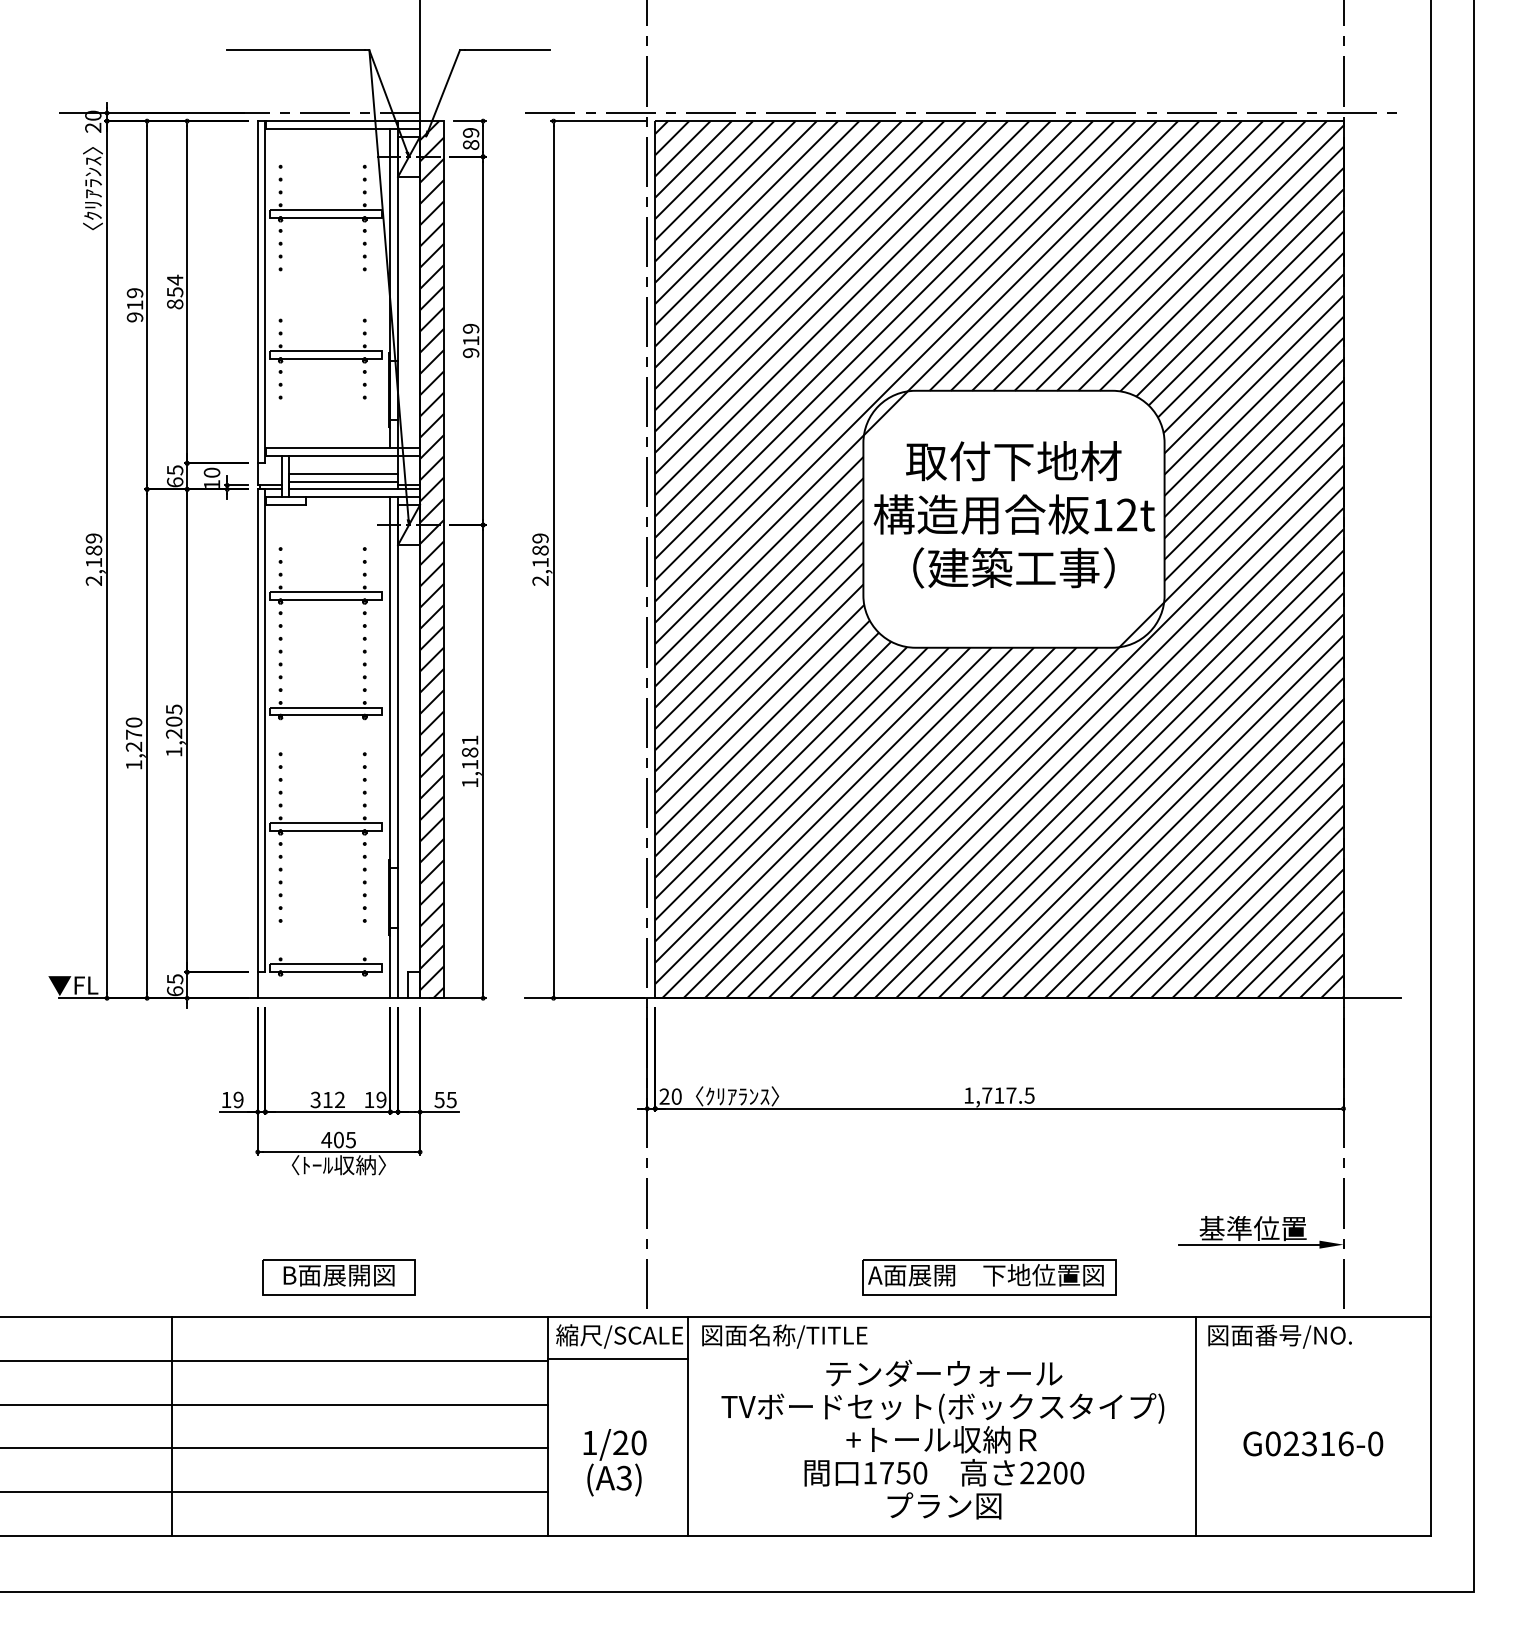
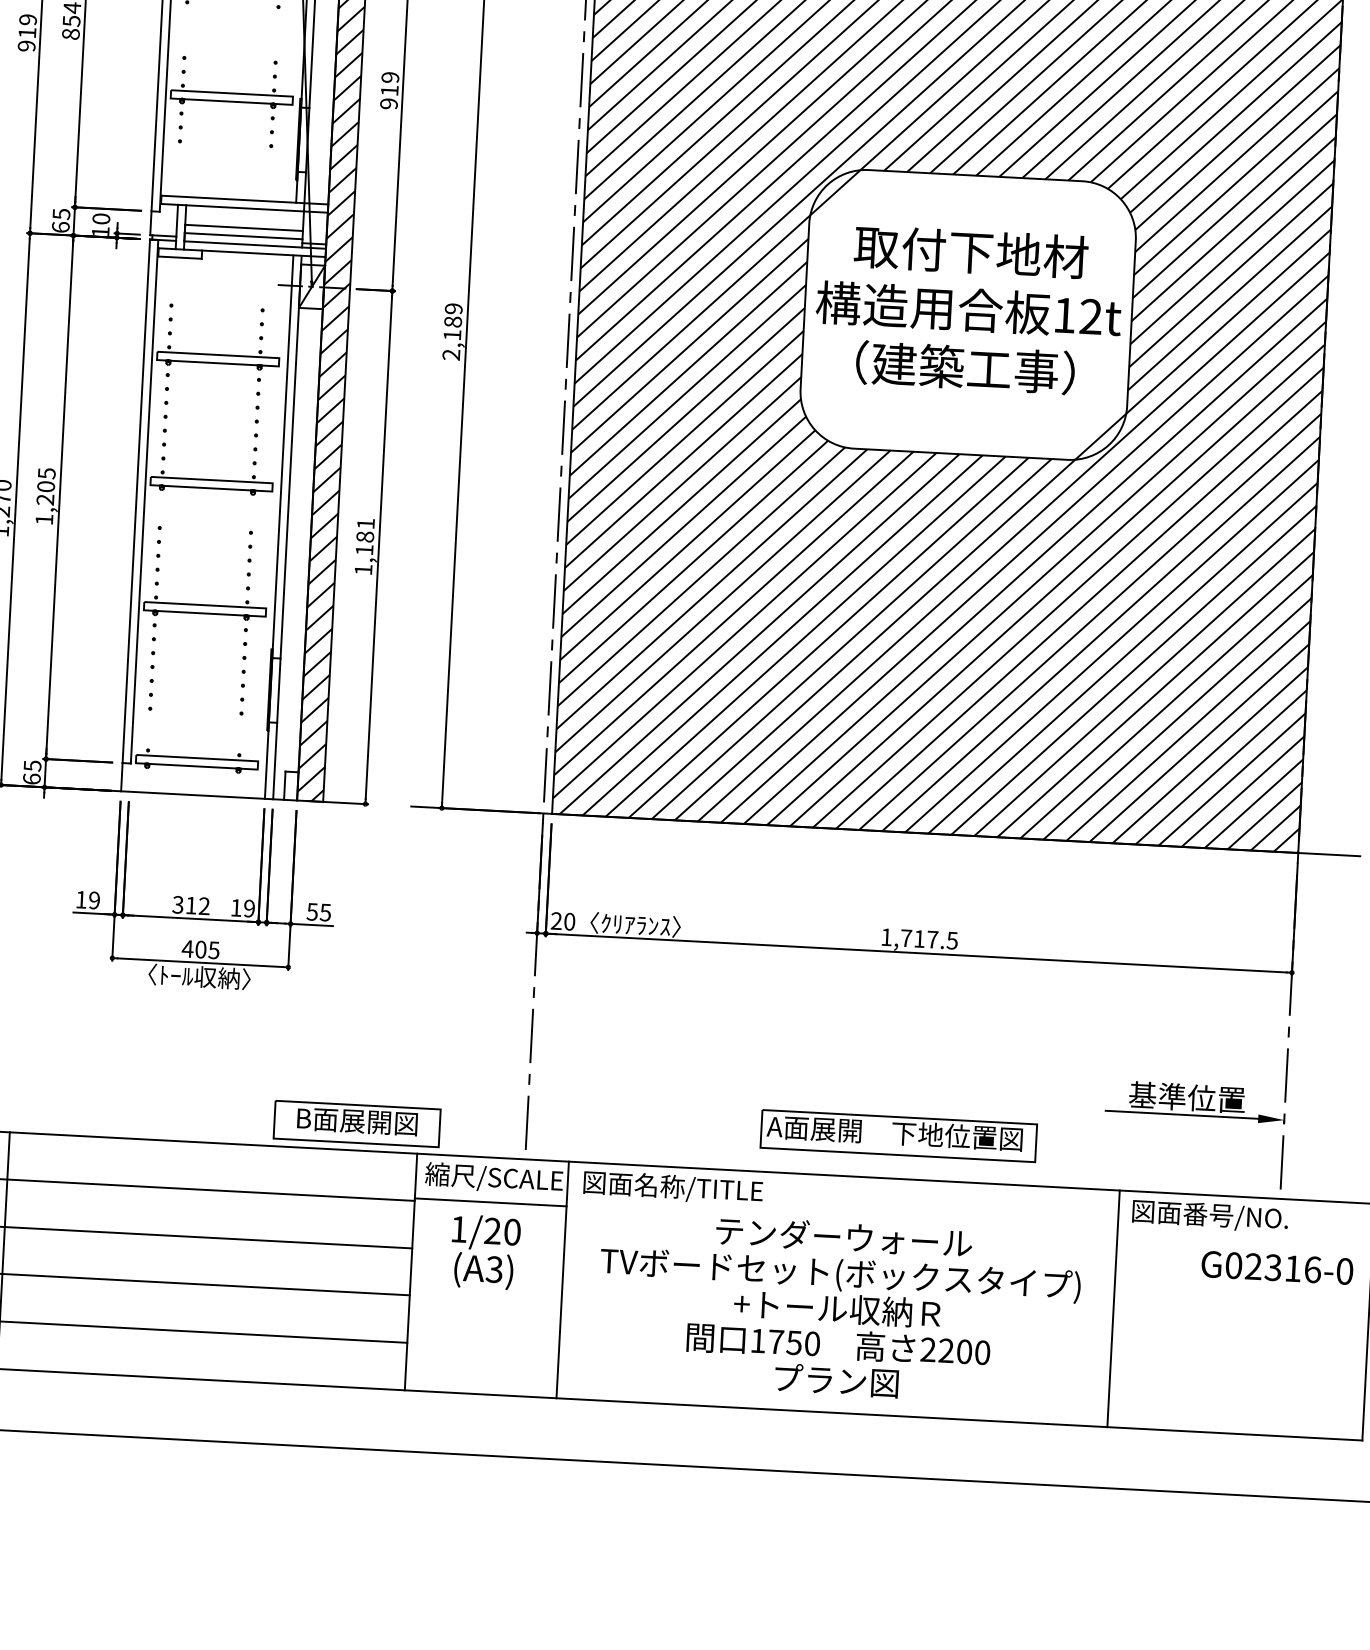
part: (338, 1277) -> (356, 1123), moved
text: (1313, 1443) -> (1277, 1267), moved
text: (614, 1462) -> (484, 1252), moved

